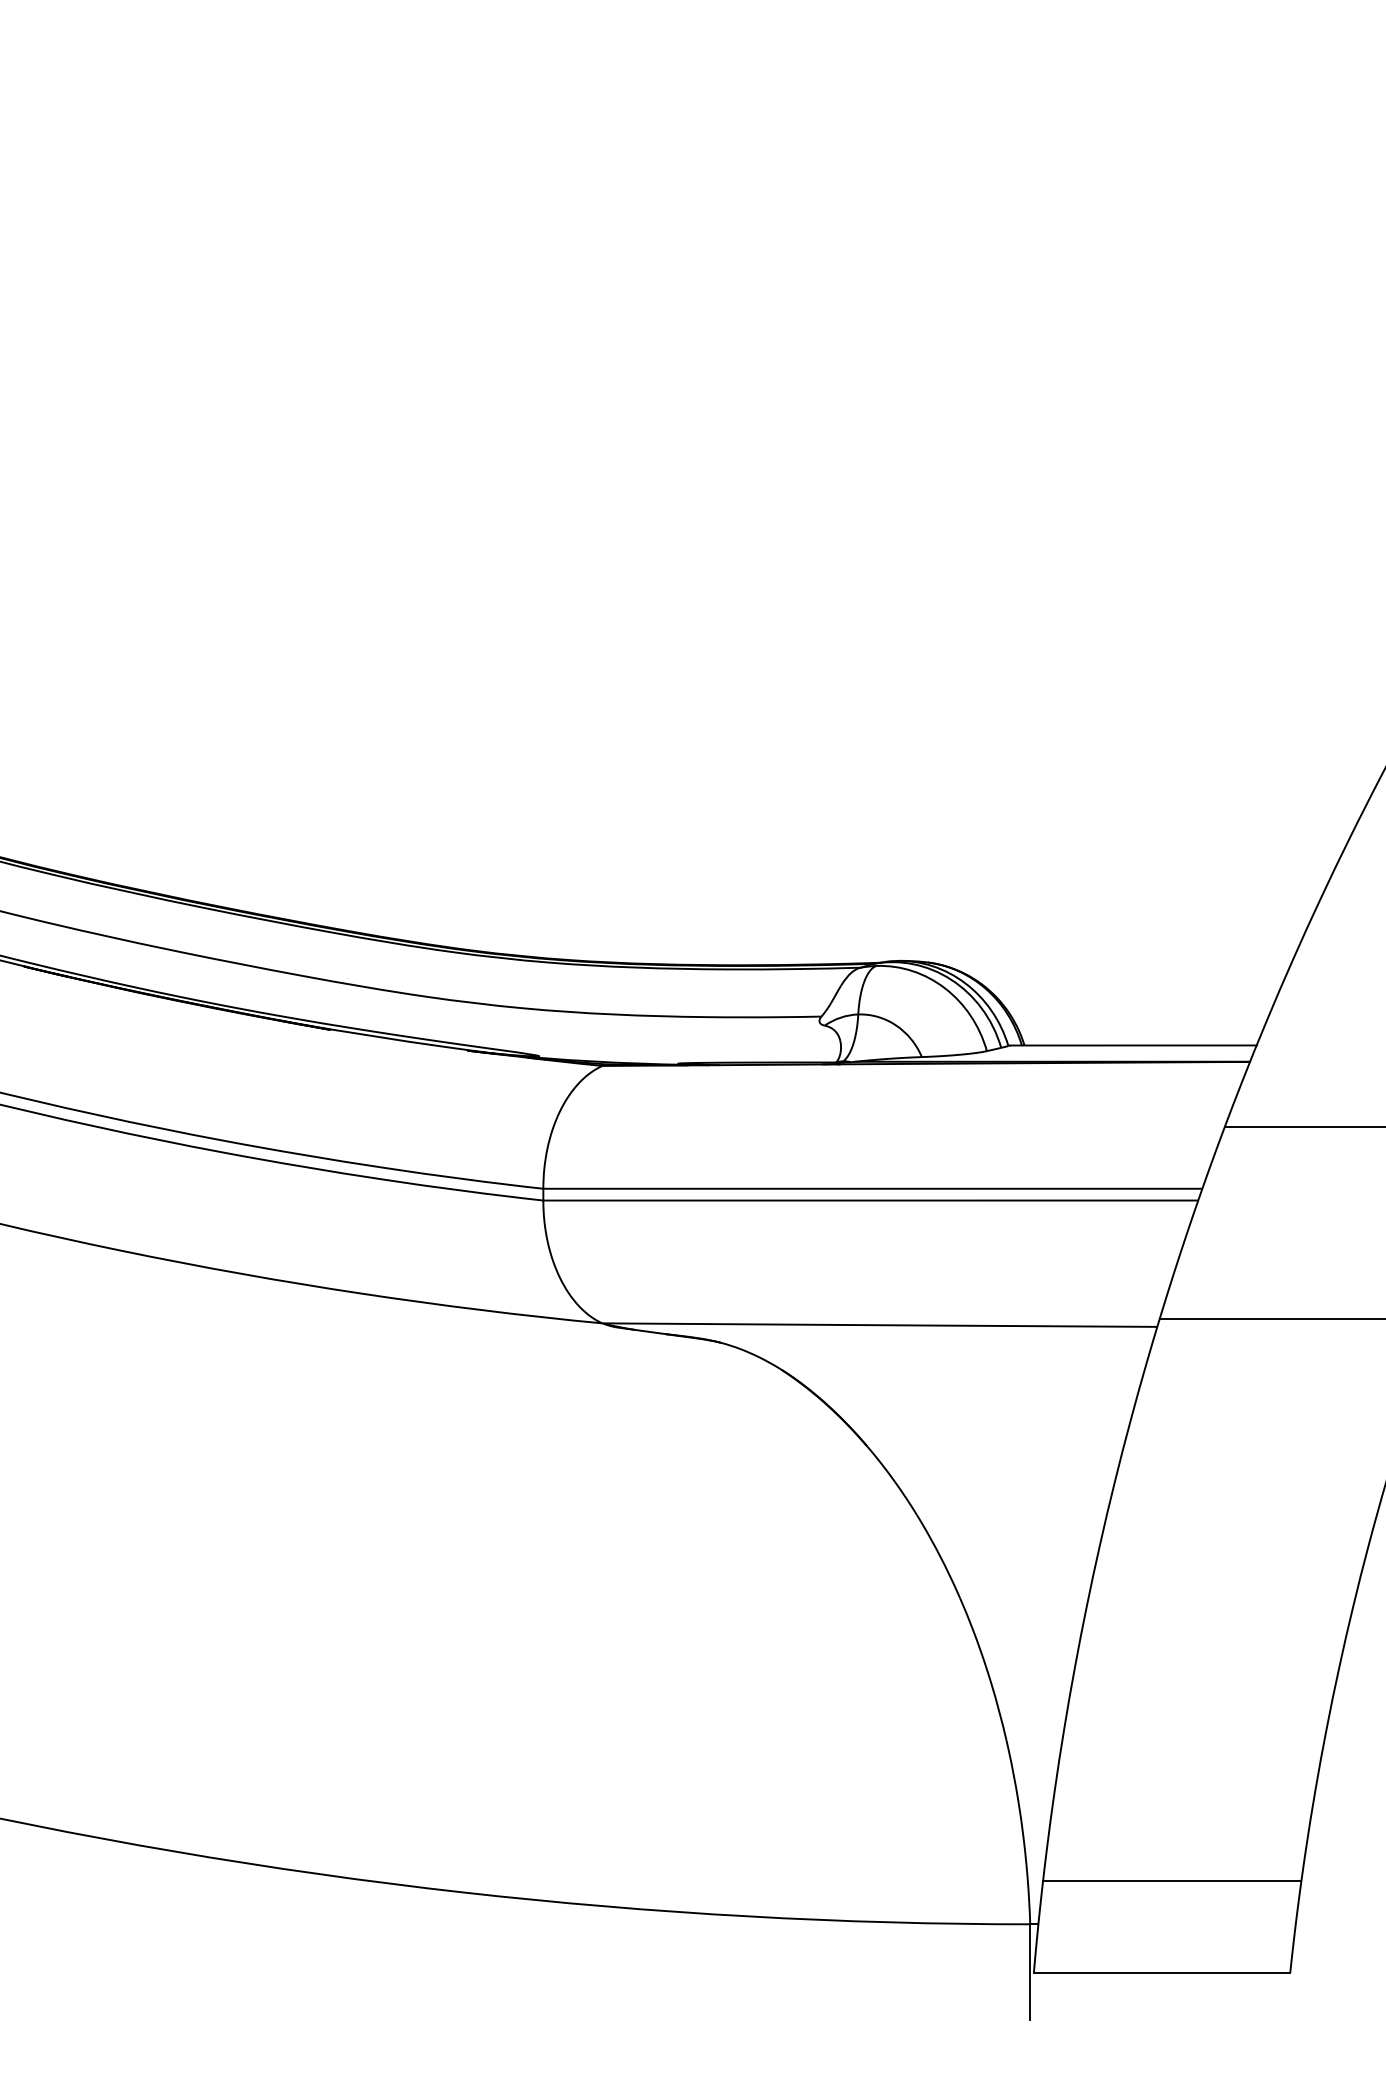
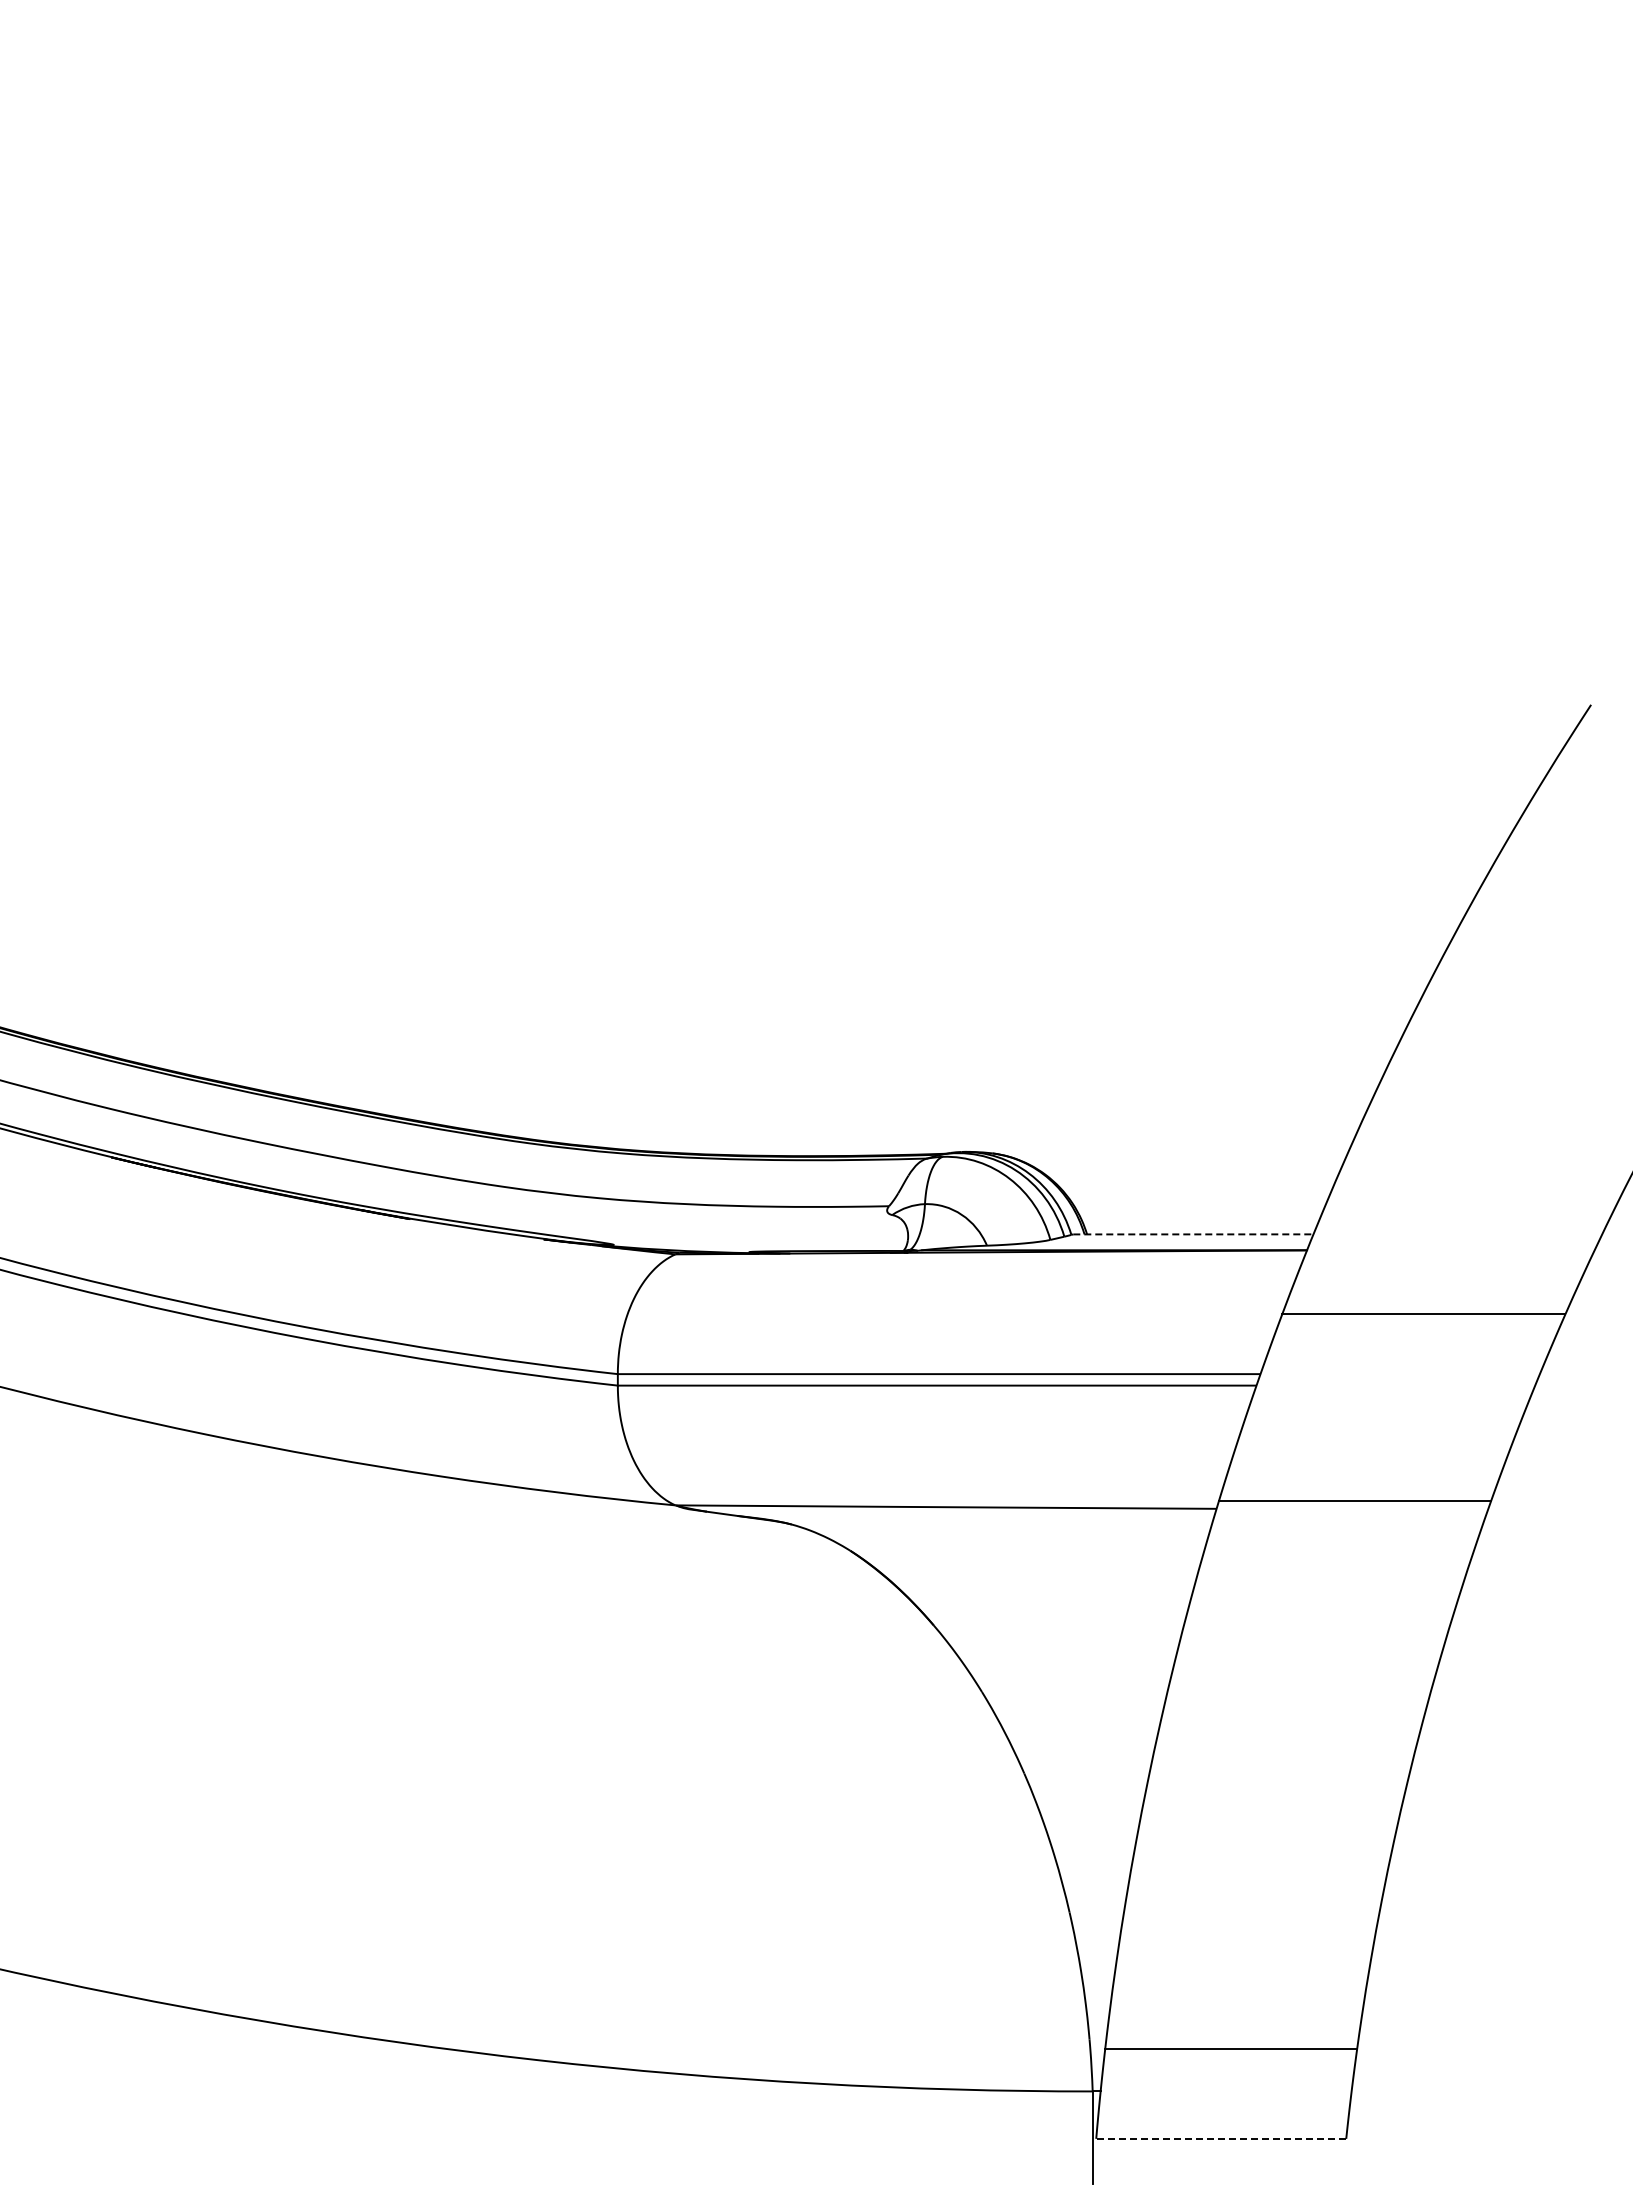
line: (1133, 1045) -> (1193, 1234), solid -> dashed
line: (1161, 1972) -> (1220, 2138), solid -> dashed

